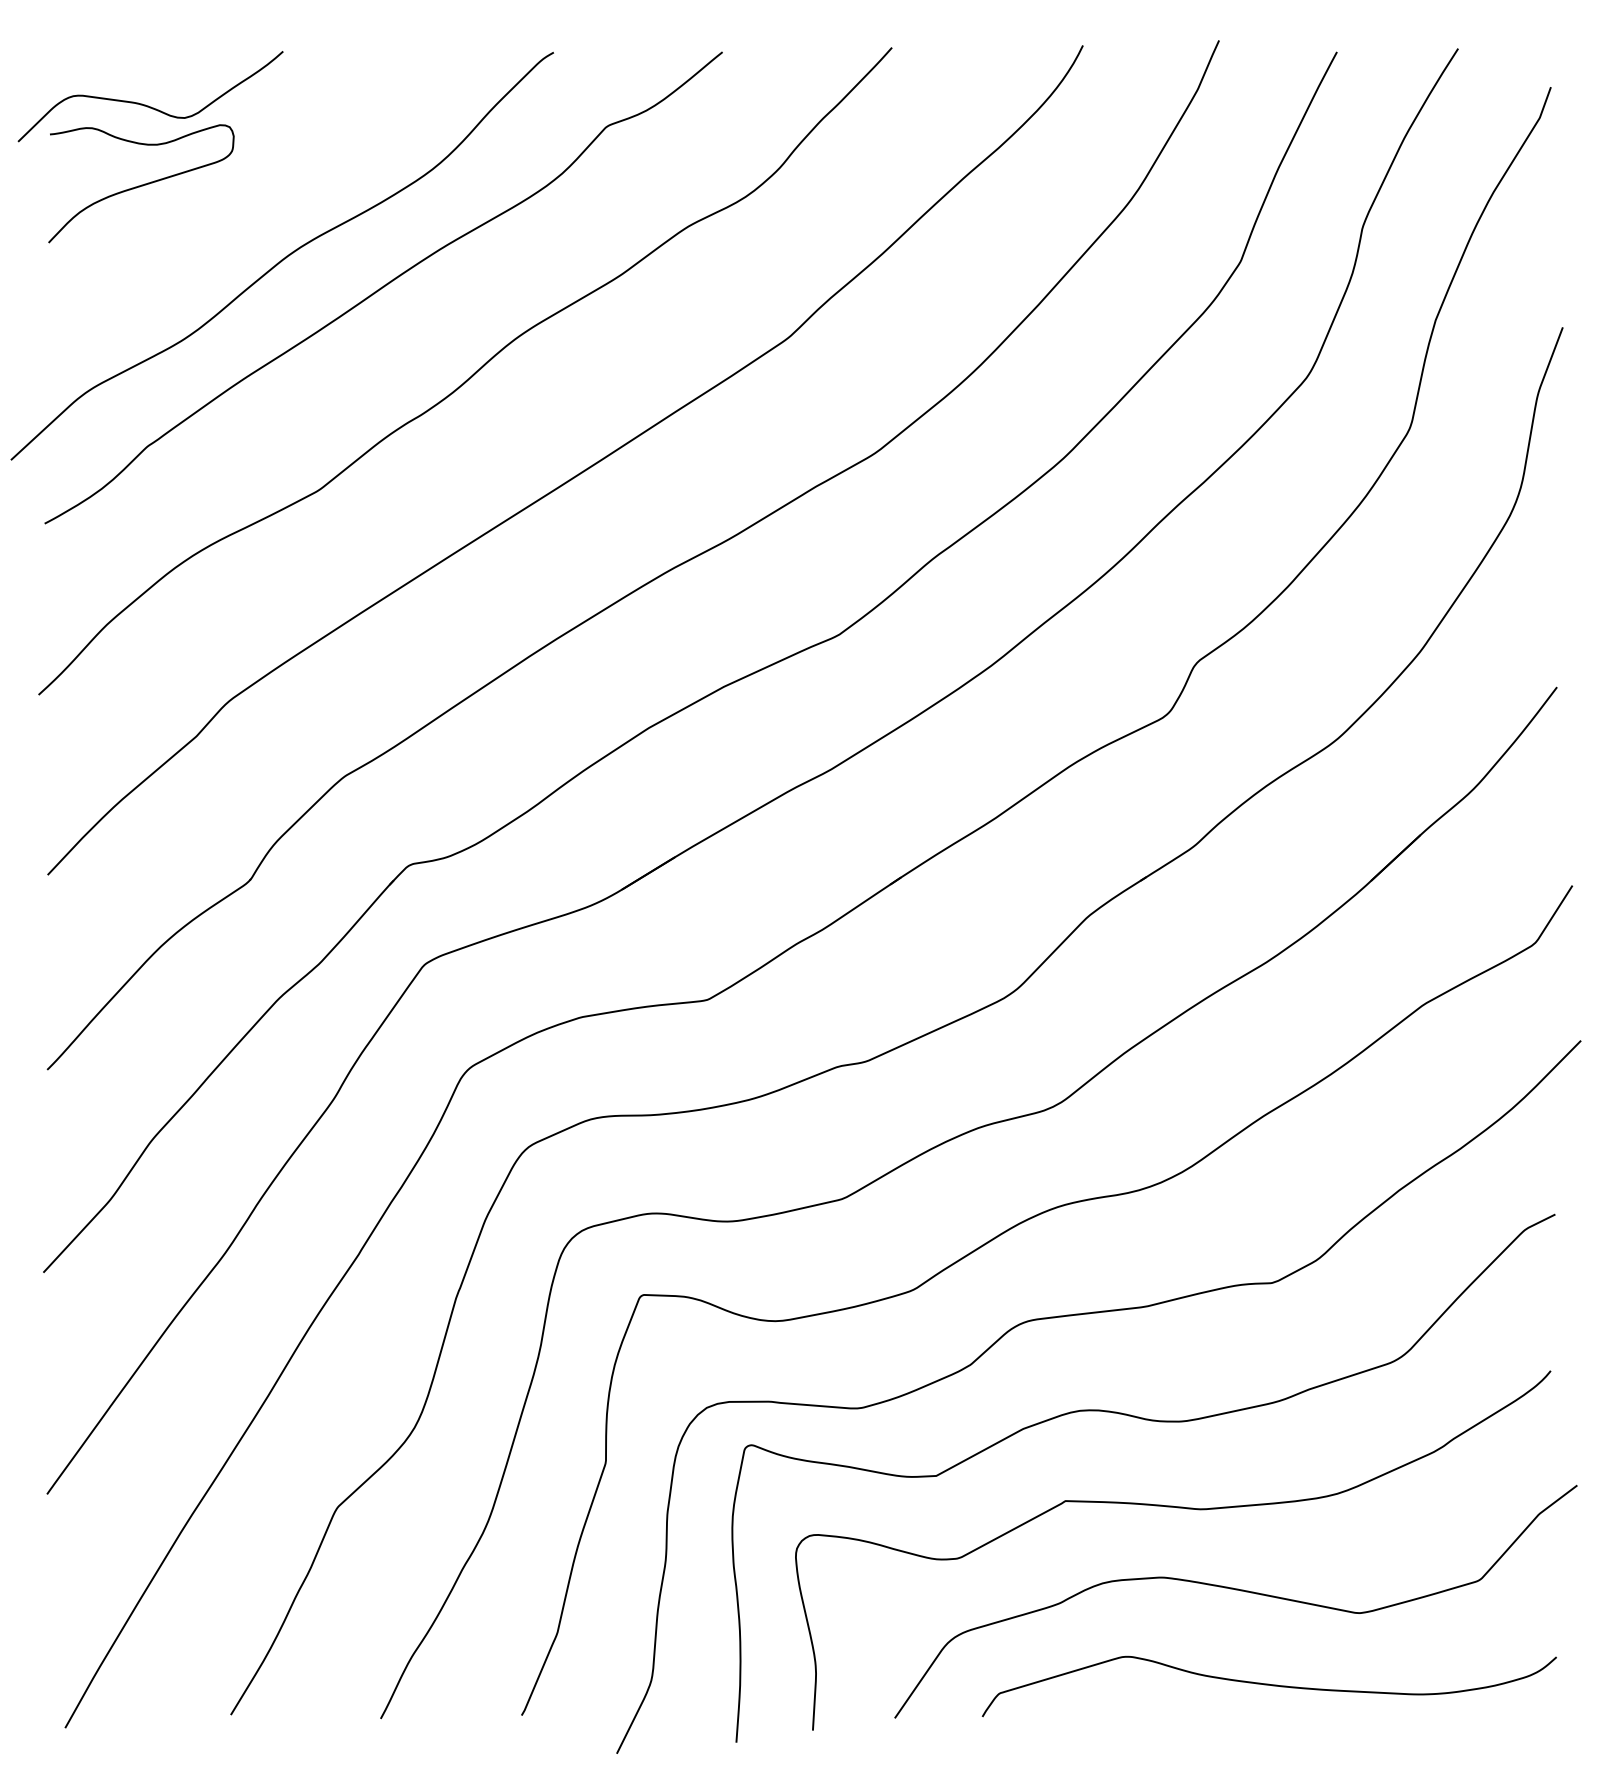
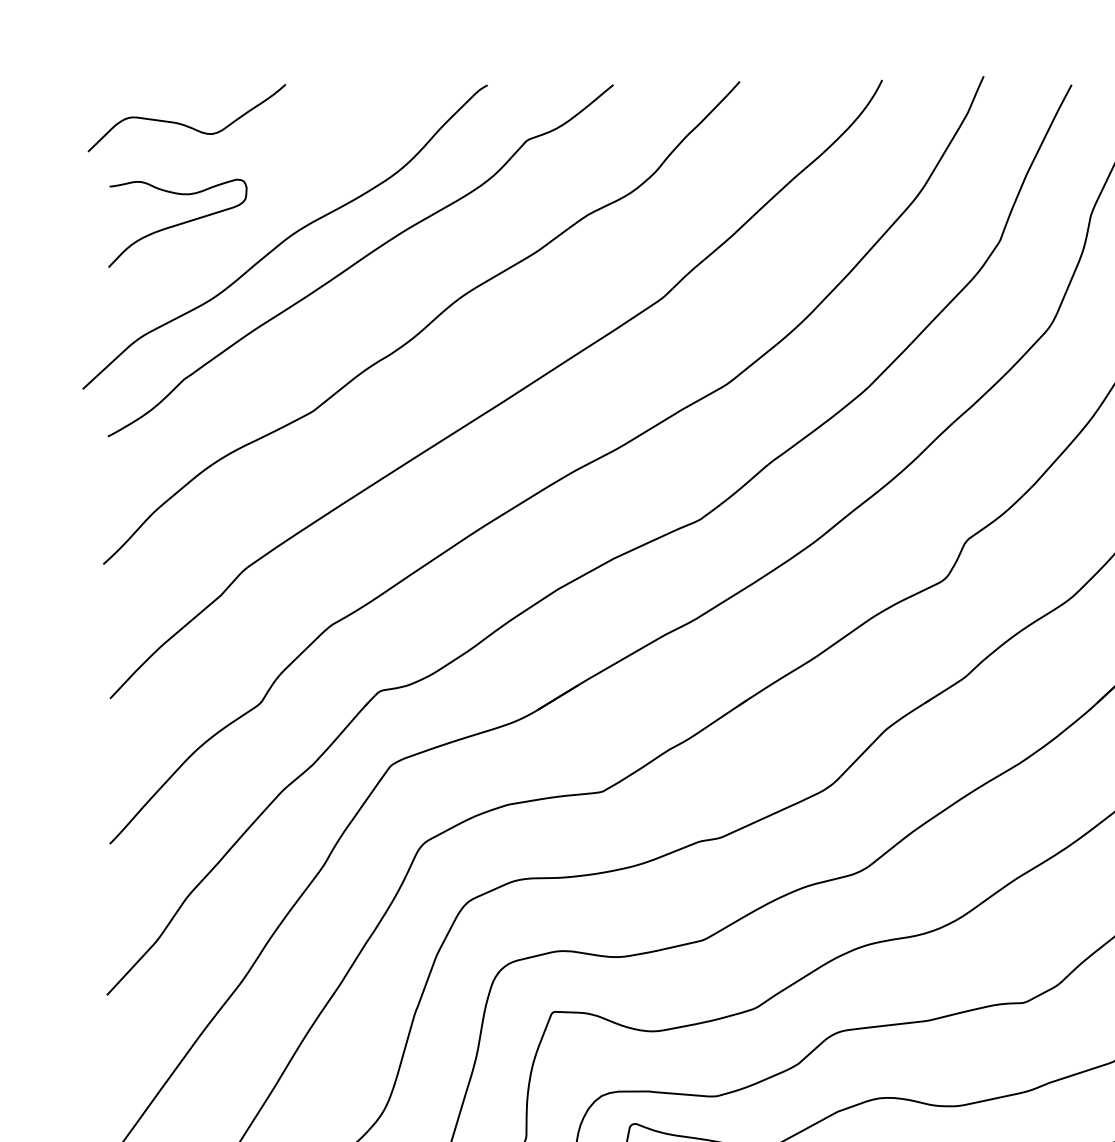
curve: (141, 184) -> (177, 223), moved

